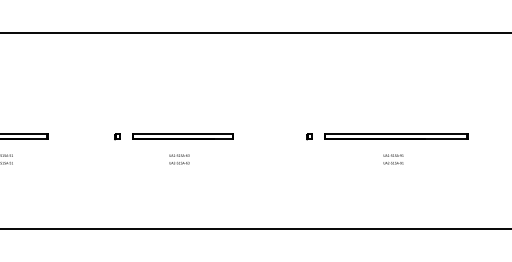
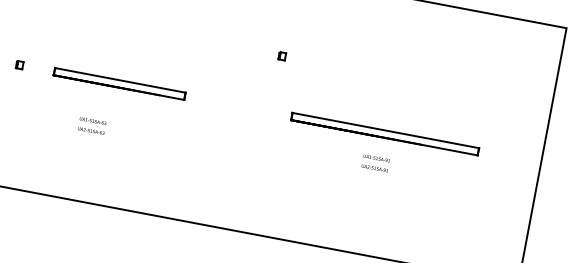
part: (182, 136) -> (119, 83), moved
part: (309, 136) -> (281, 56), moved
text: (179, 159) -> (92, 126), moved

